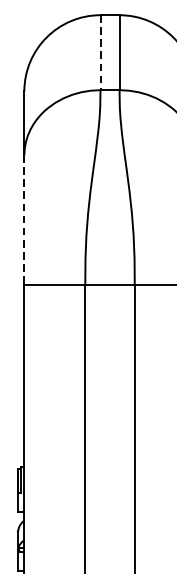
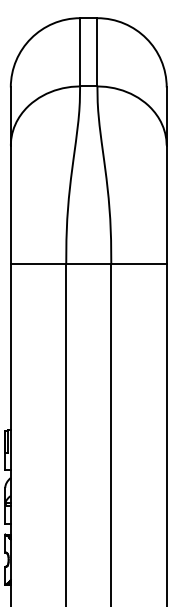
line: (100, 52) -> (80, 52), dashed -> solid
line: (24, 221) -> (10, 205), dashed -> solid

